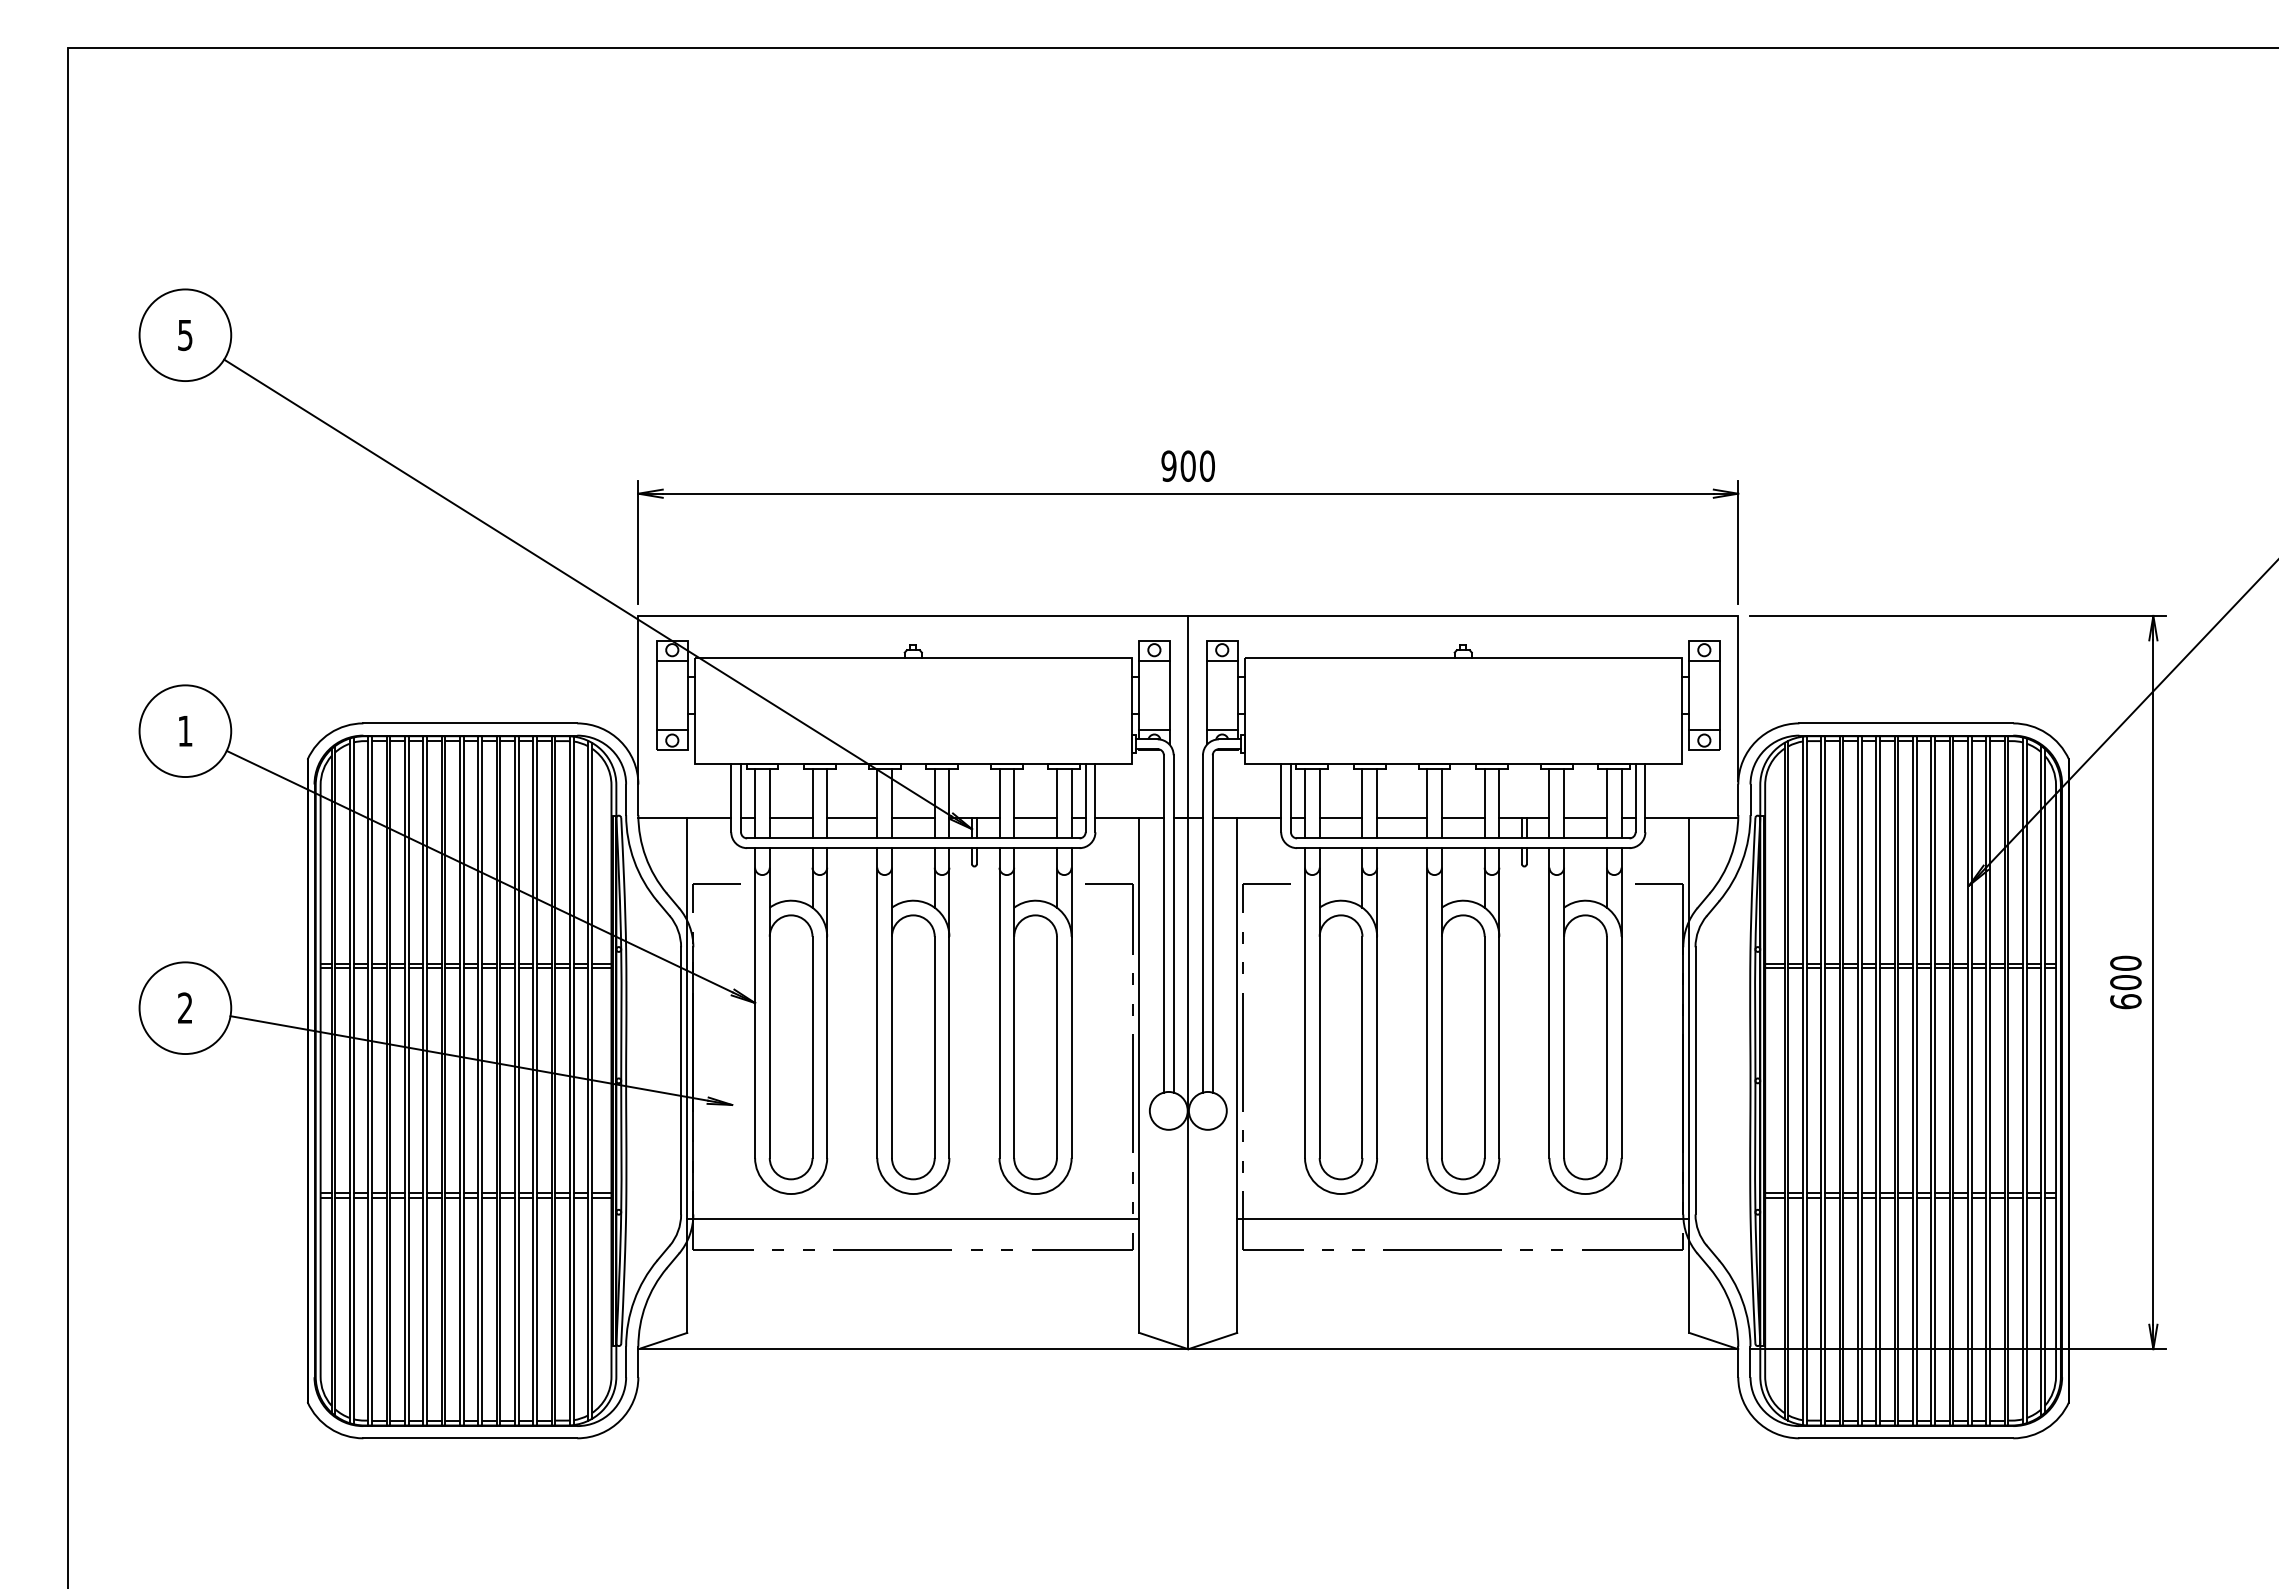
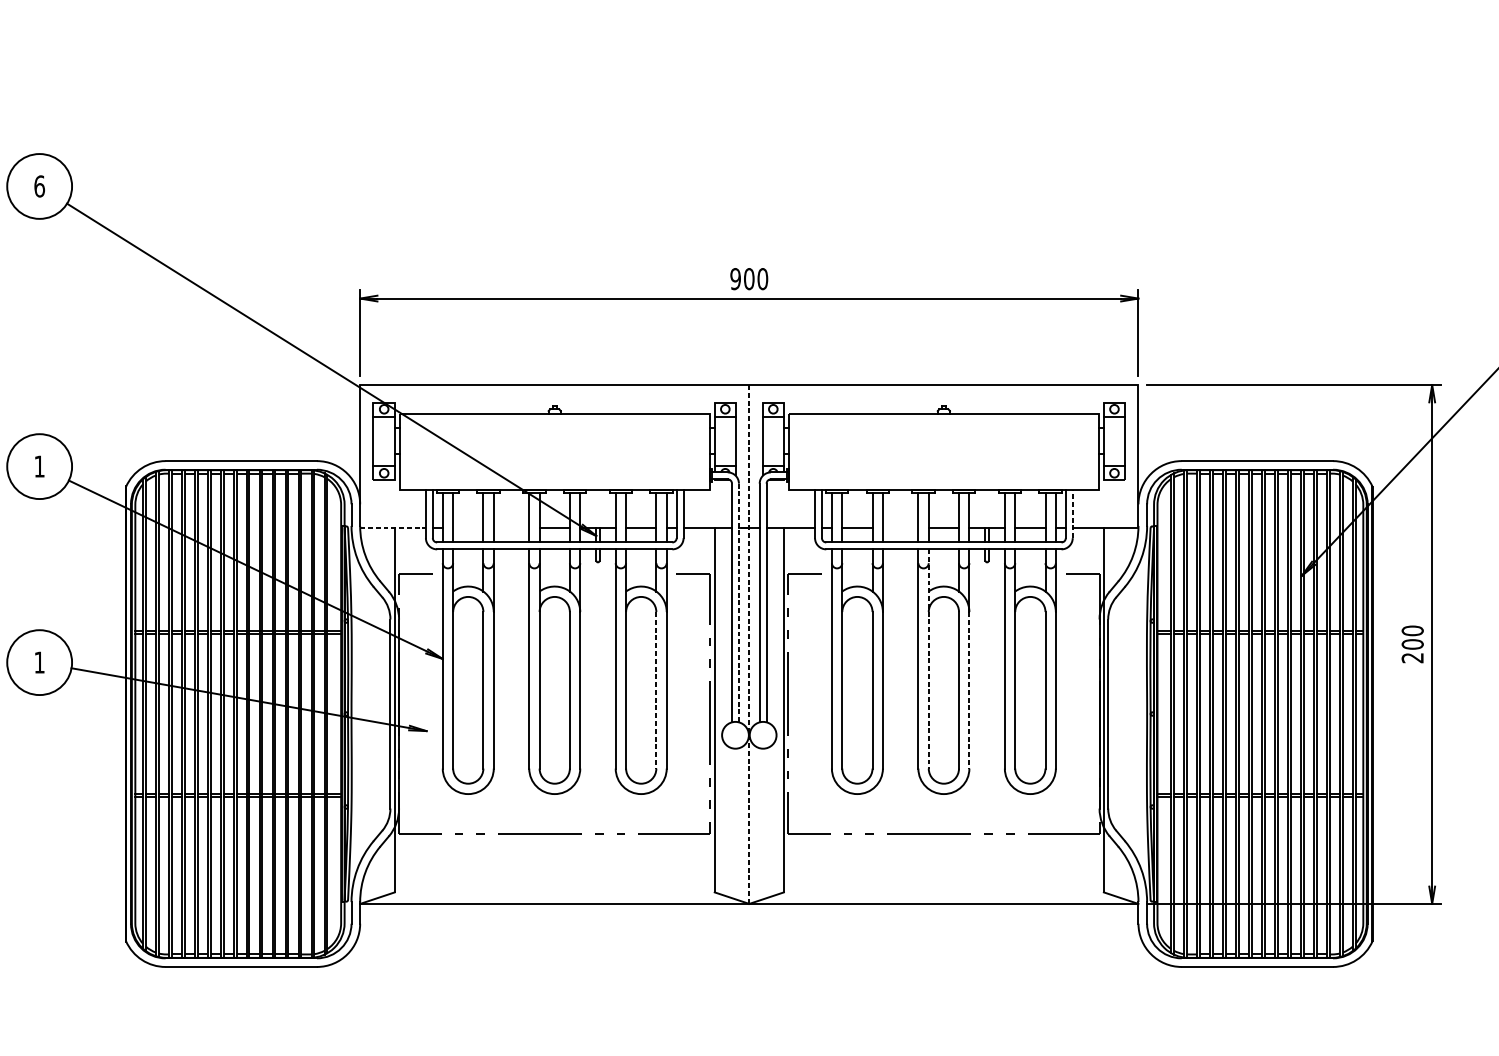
text: (185, 335) -> (39, 186), 5 -> 6
line: (1645, 797) -> (1072, 513), solid -> dashed
line: (685, 817) -> (393, 527), solid -> dashed
line: (790, 817) -> (467, 527), removed
line: (852, 817) -> (511, 527), removed
line: (1402, 817) -> (900, 527), removed
line: (1173, 923) -> (738, 602), solid -> dashed
line: (1188, 982) -> (749, 644), solid -> dashed
text: (2125, 1001) -> (1412, 657), 600 -> 200
line: (1441, 1003) -> (928, 659), solid -> dashed
text: (185, 1007) -> (39, 662), 2 -> 1
line: (1056, 1047) -> (656, 690), solid -> dashed
line: (1499, 1047) -> (969, 690), solid -> dashed
line: (913, 1218) -> (554, 811), removed
line: (1463, 1218) -> (944, 811), removed

